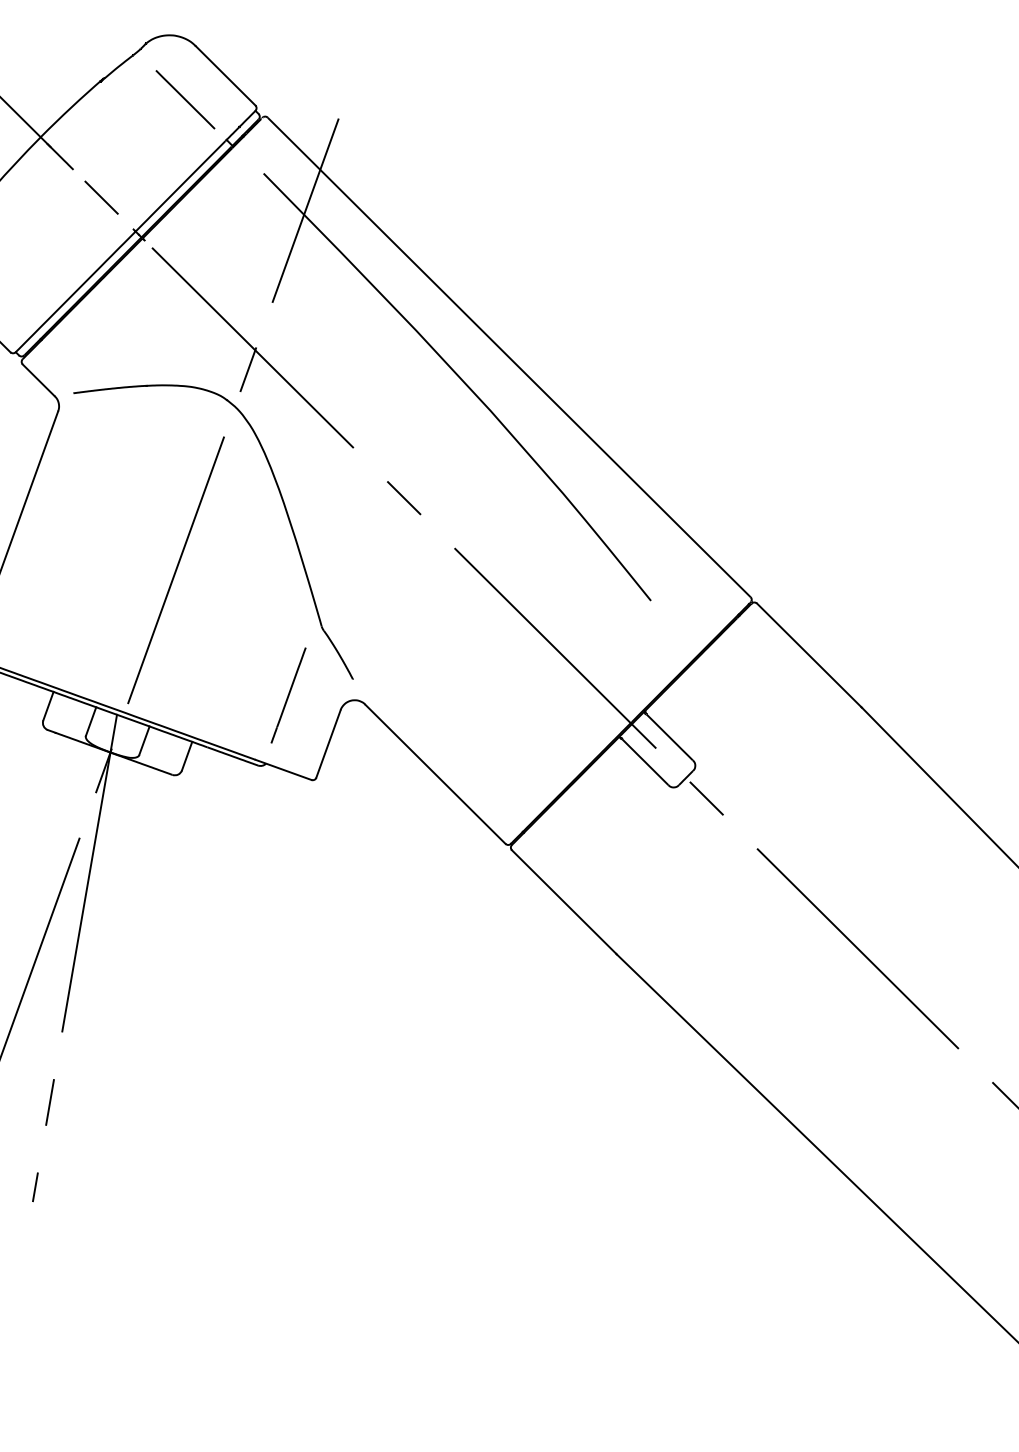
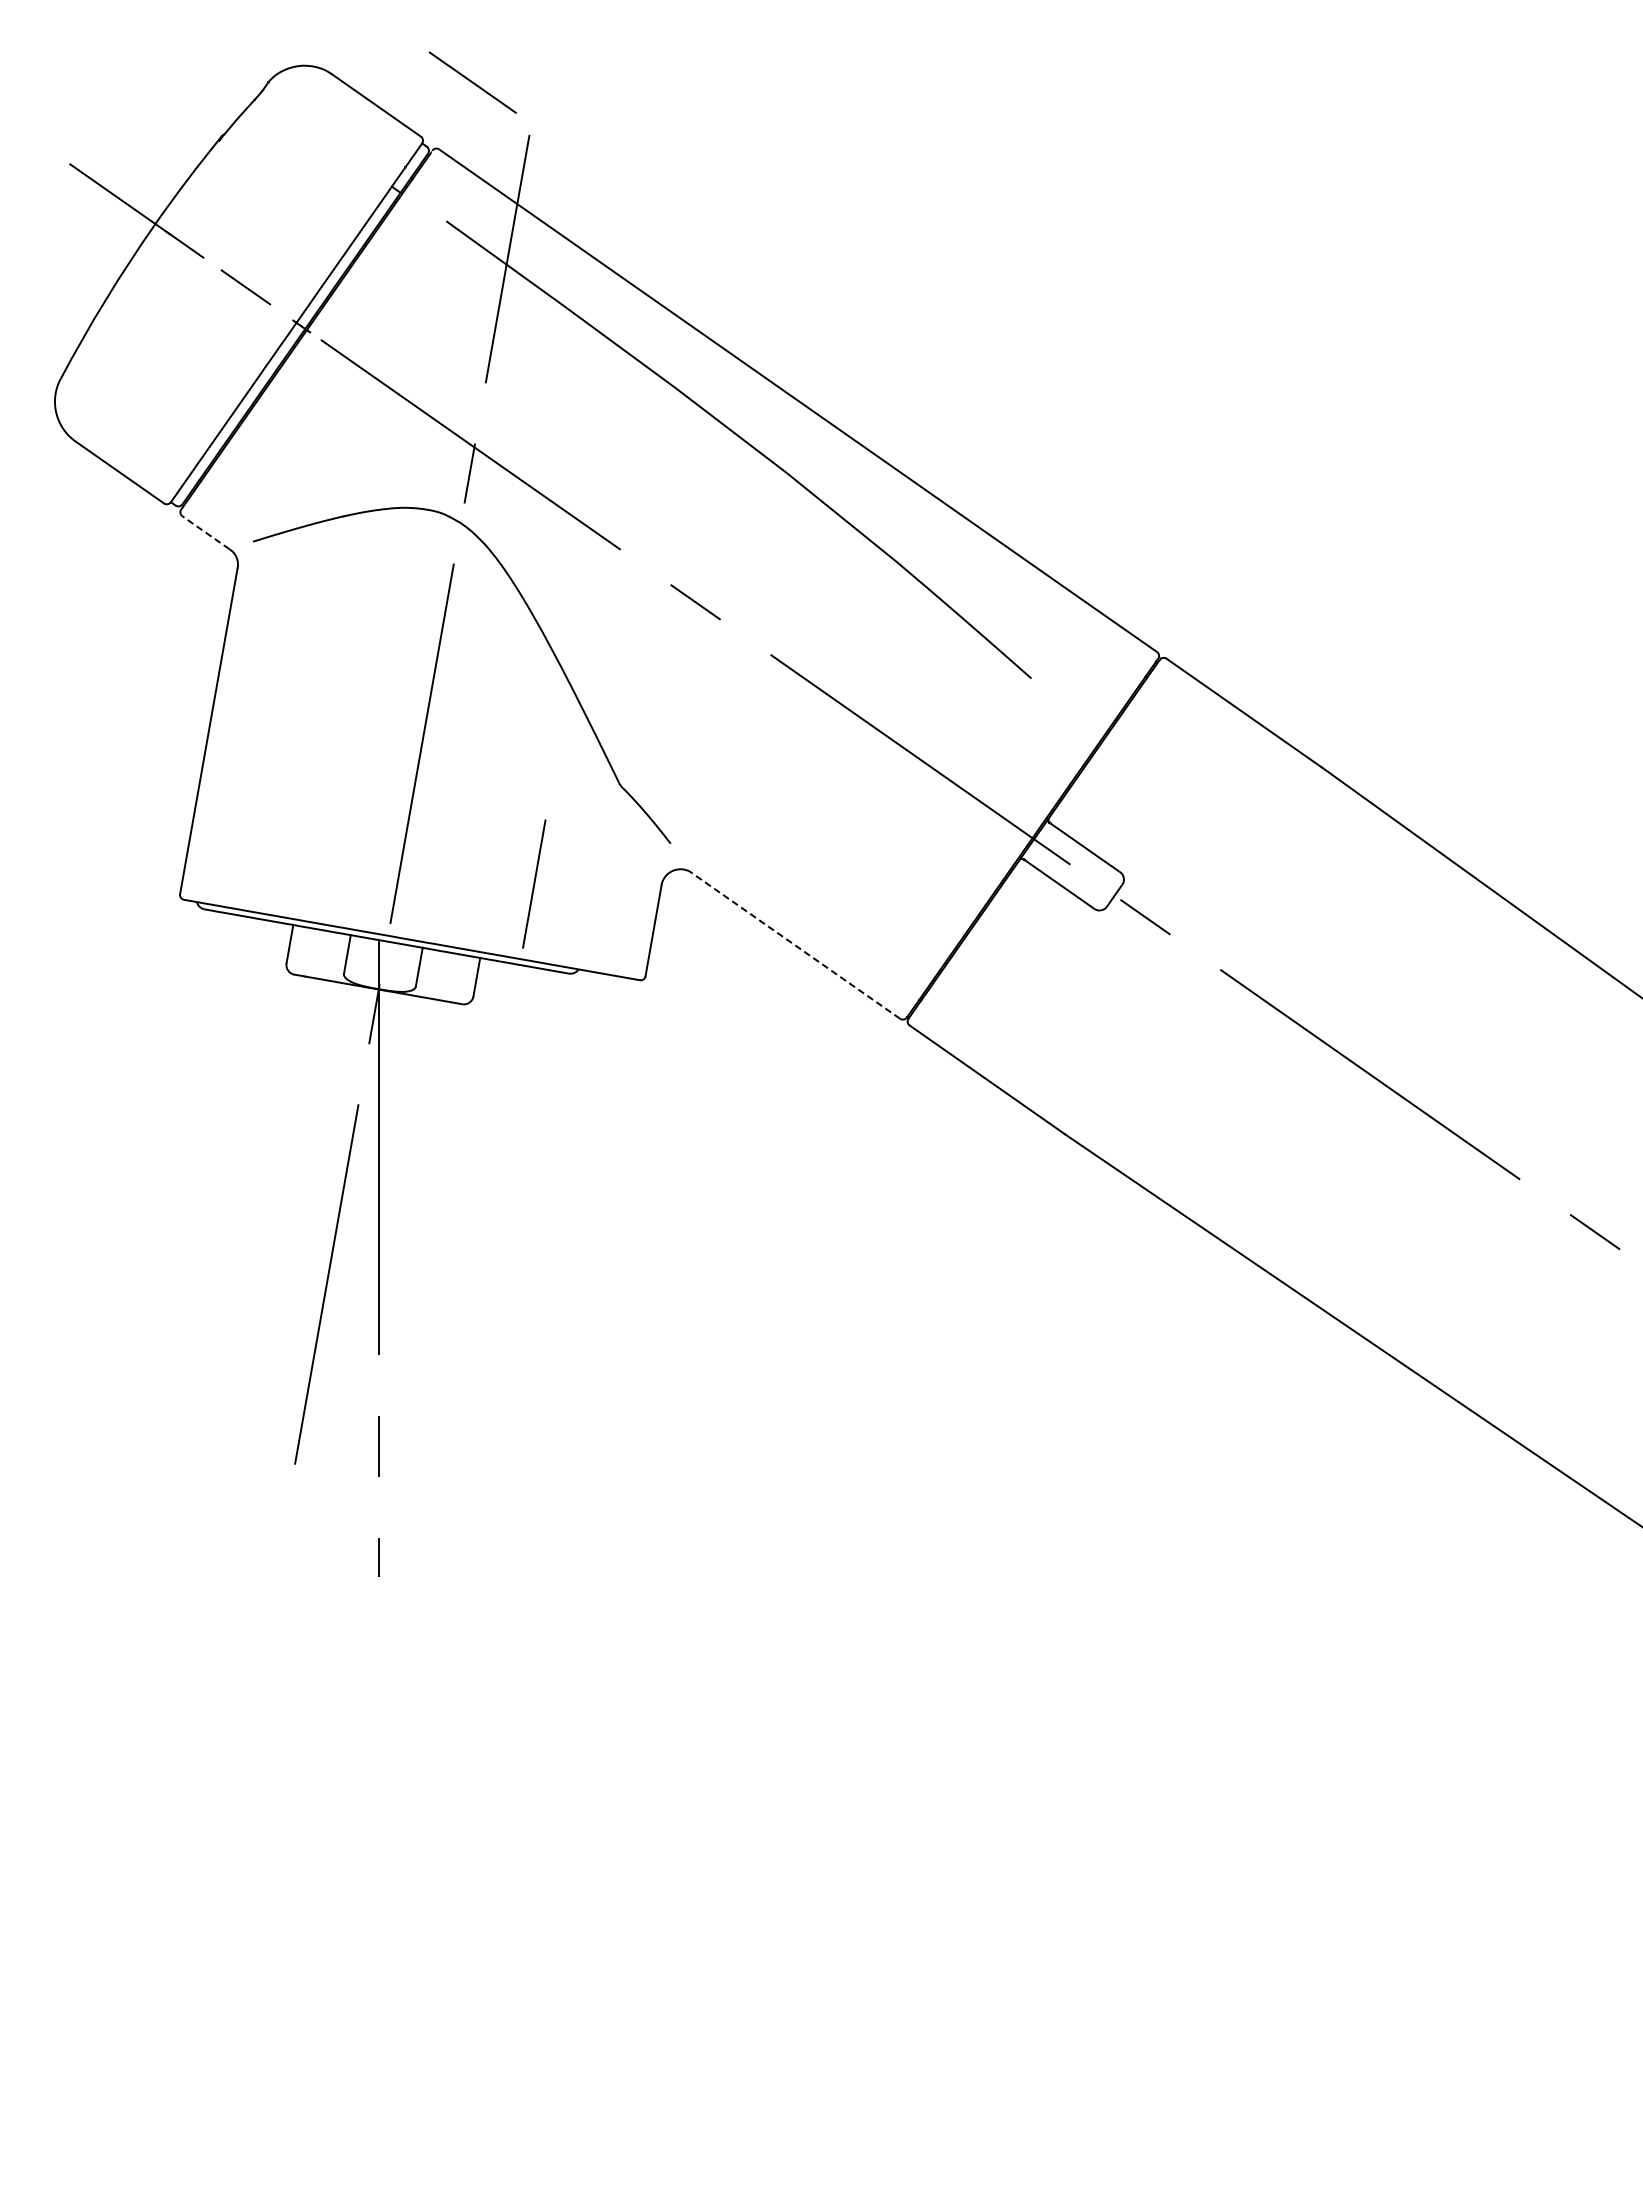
line: (185, 99) -> (472, 82), moved
line: (38, 379) -> (205, 532), solid -> dashed
line: (288, 695) -> (534, 883), moved
line: (435, 773) -> (795, 945), solid -> dashed

